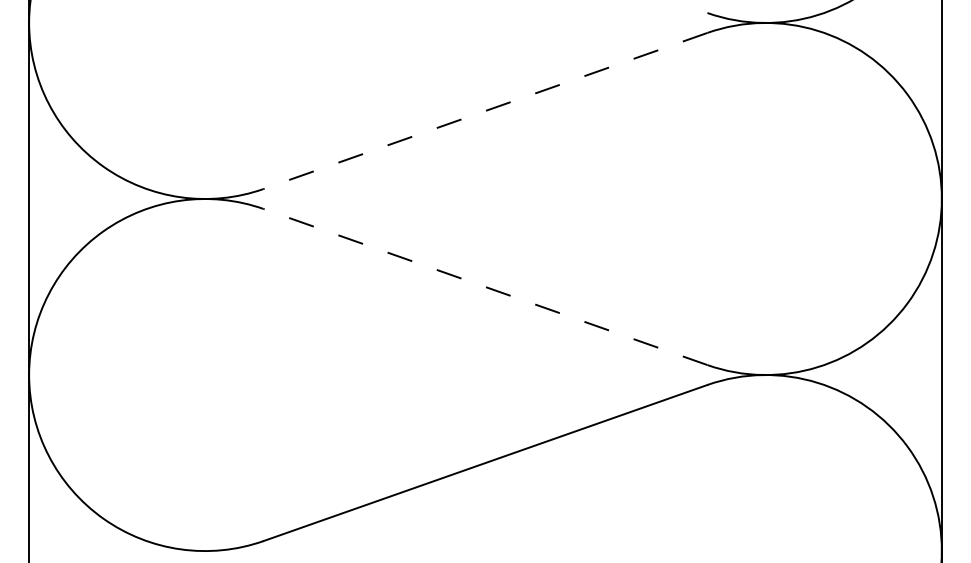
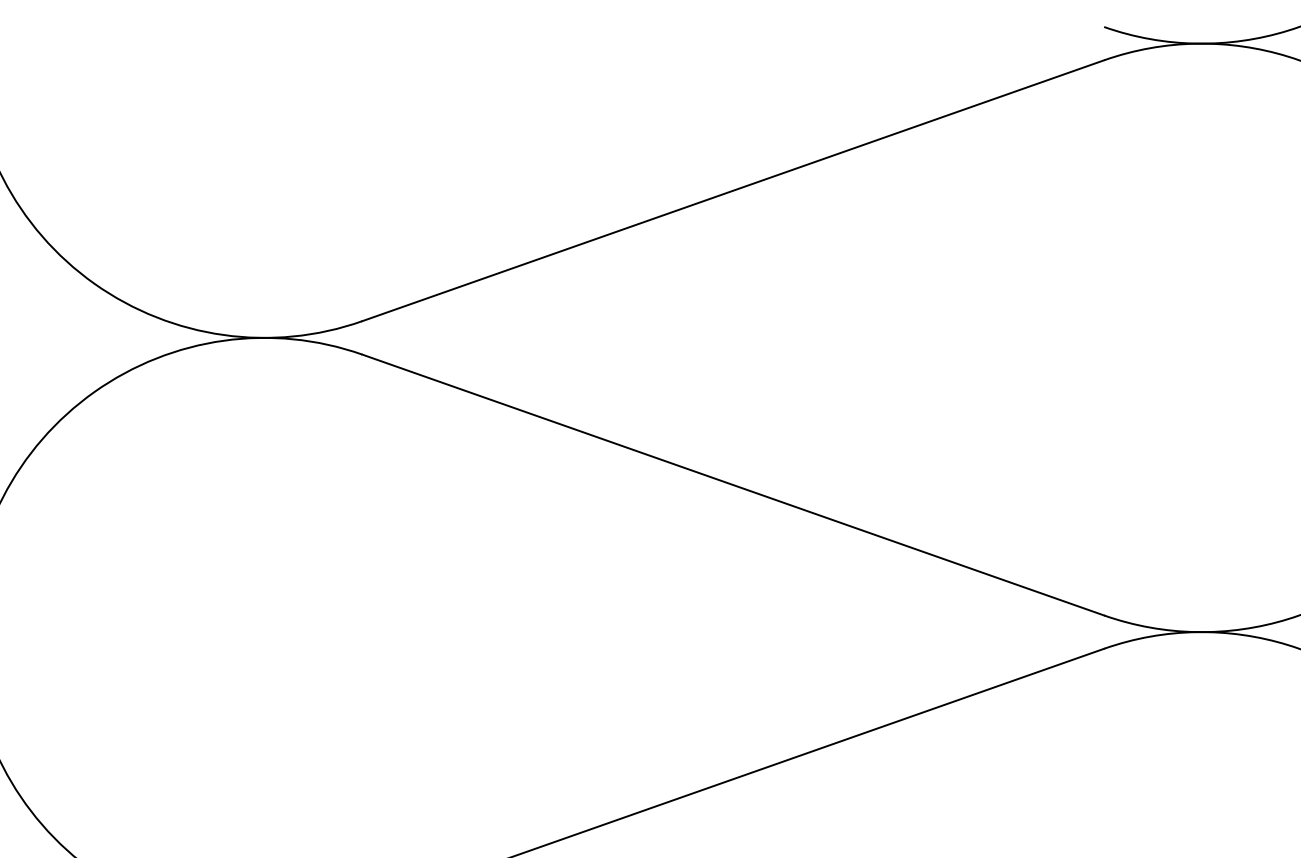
line: (485, 111) -> (733, 191), dashed -> solid
line: (485, 286) -> (733, 484), dashed -> solid

